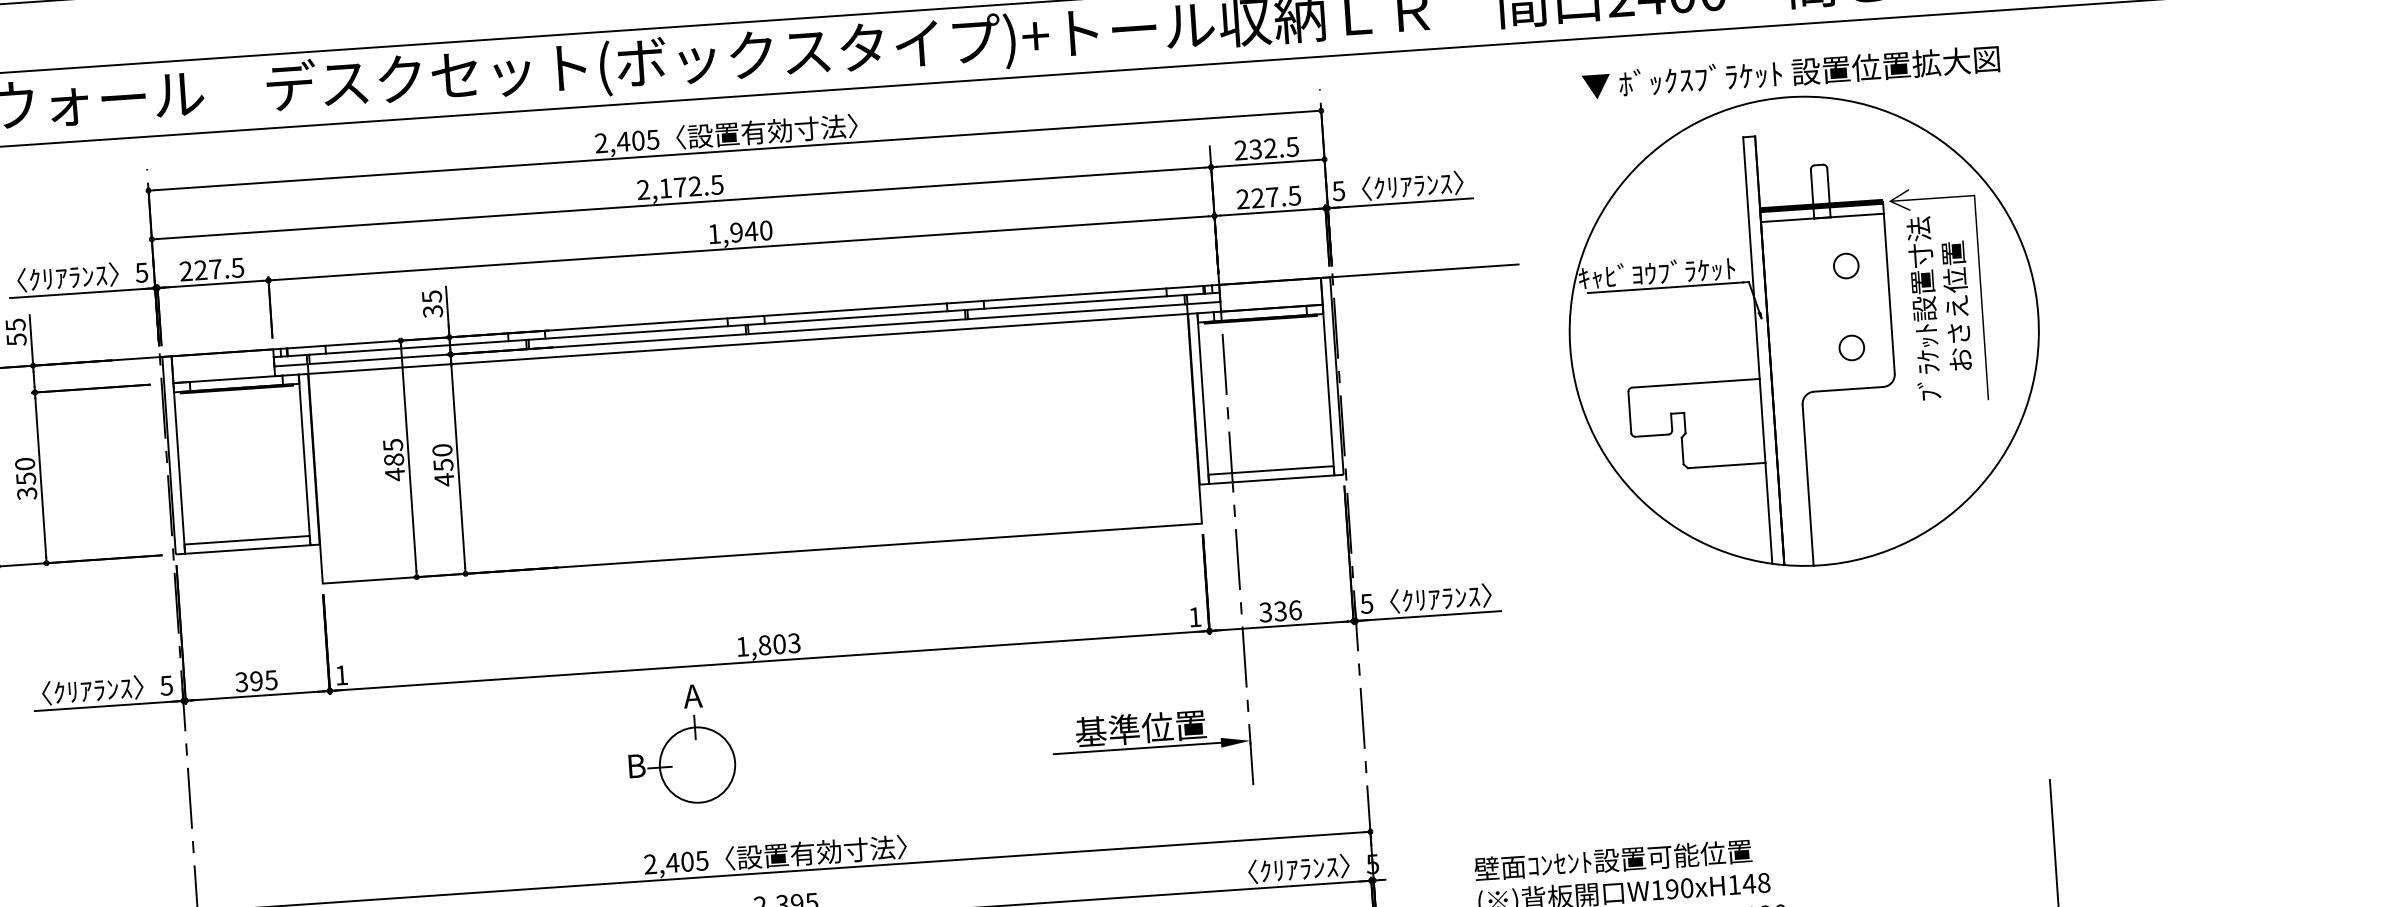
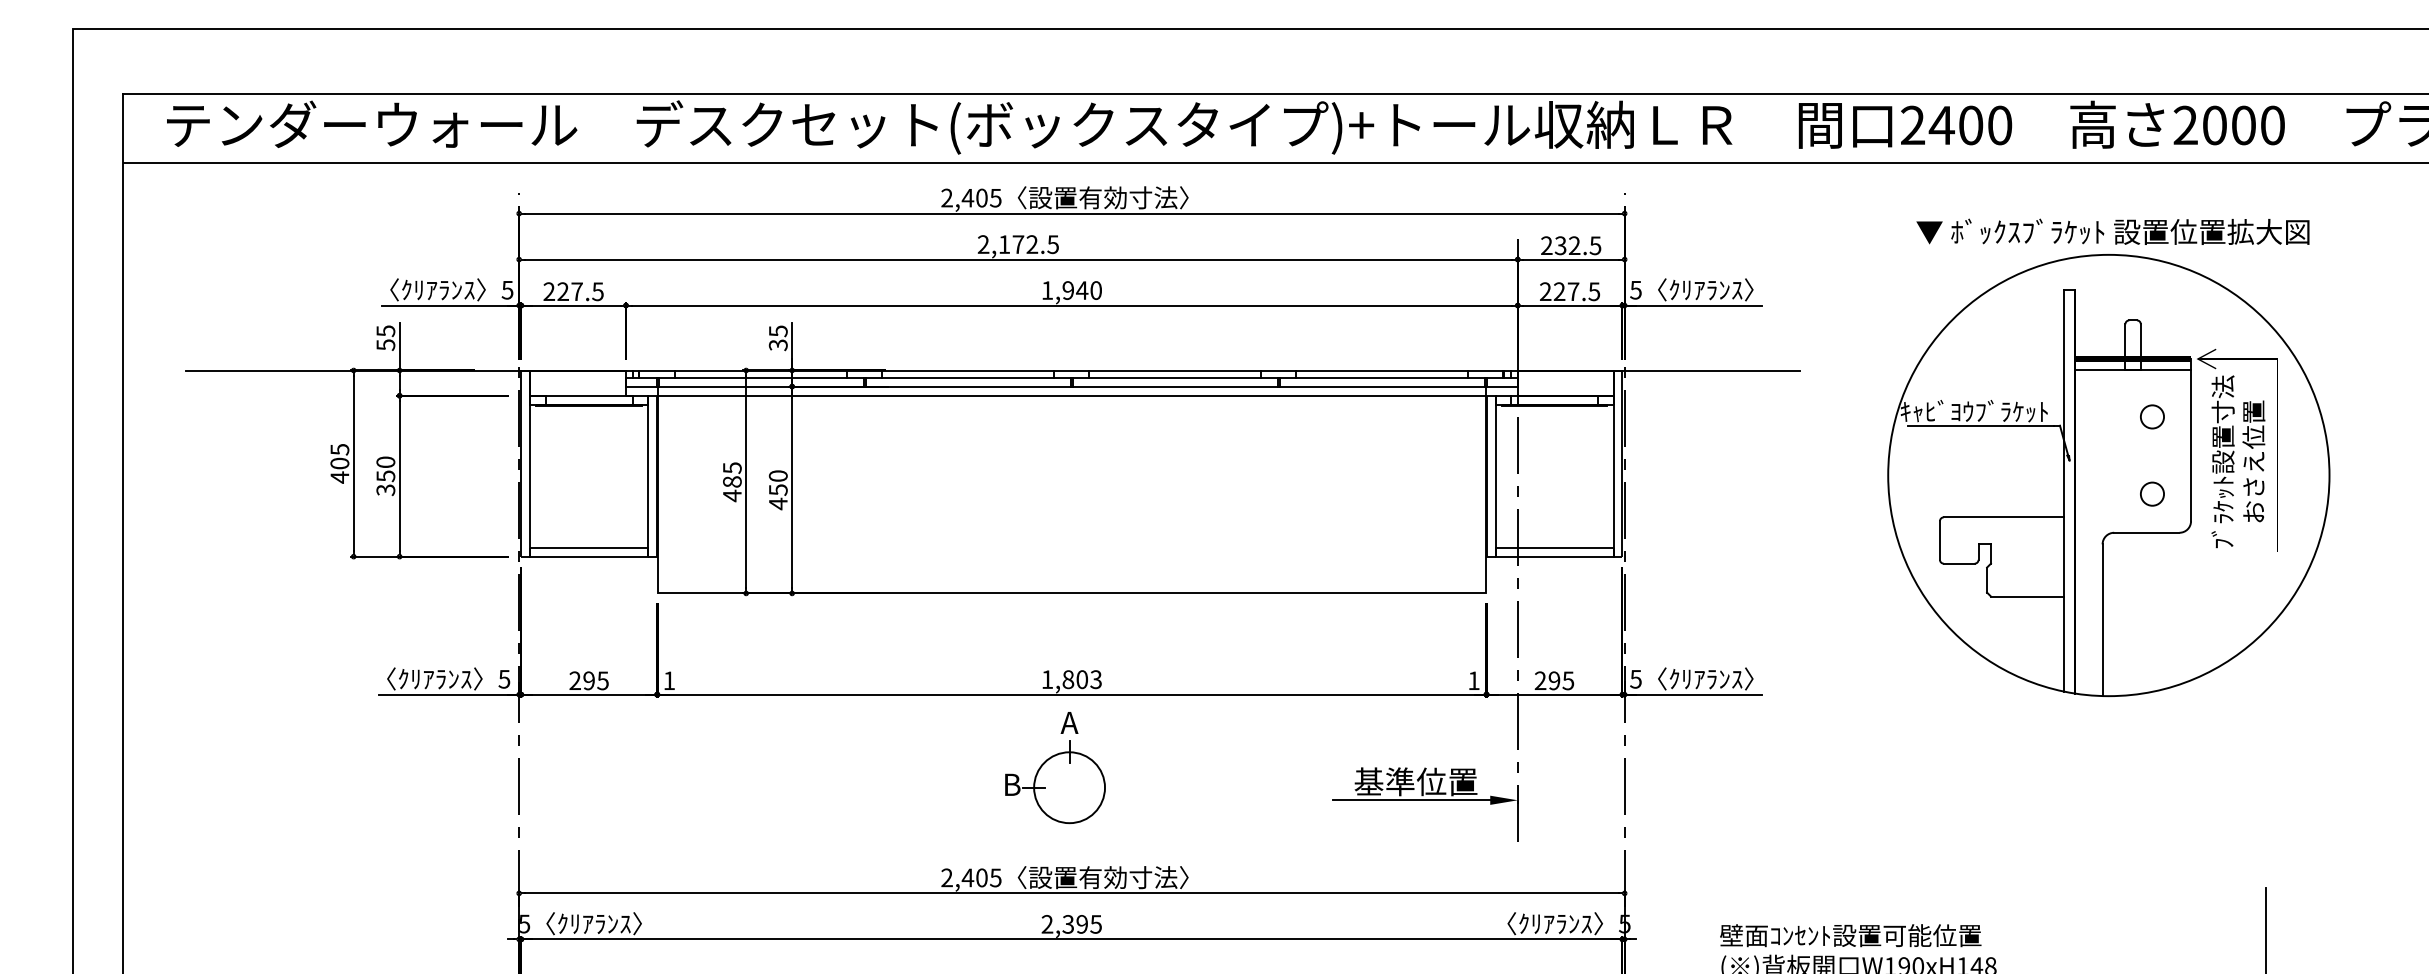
part: (1802, 312) -> (2108, 457), moved
text: (1280, 611) -> (1554, 680), 336 -> 295
text: (241, 682) -> (574, 681), 395 -> 295
part: (681, 745) -> (1055, 768), moved

